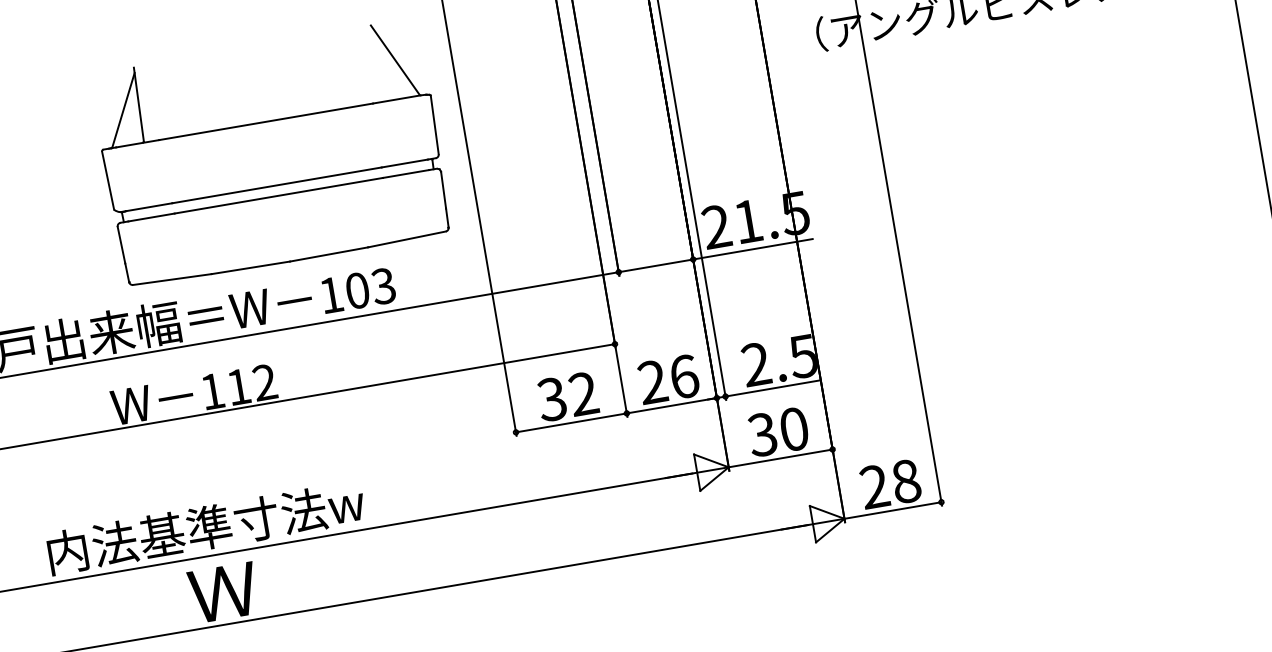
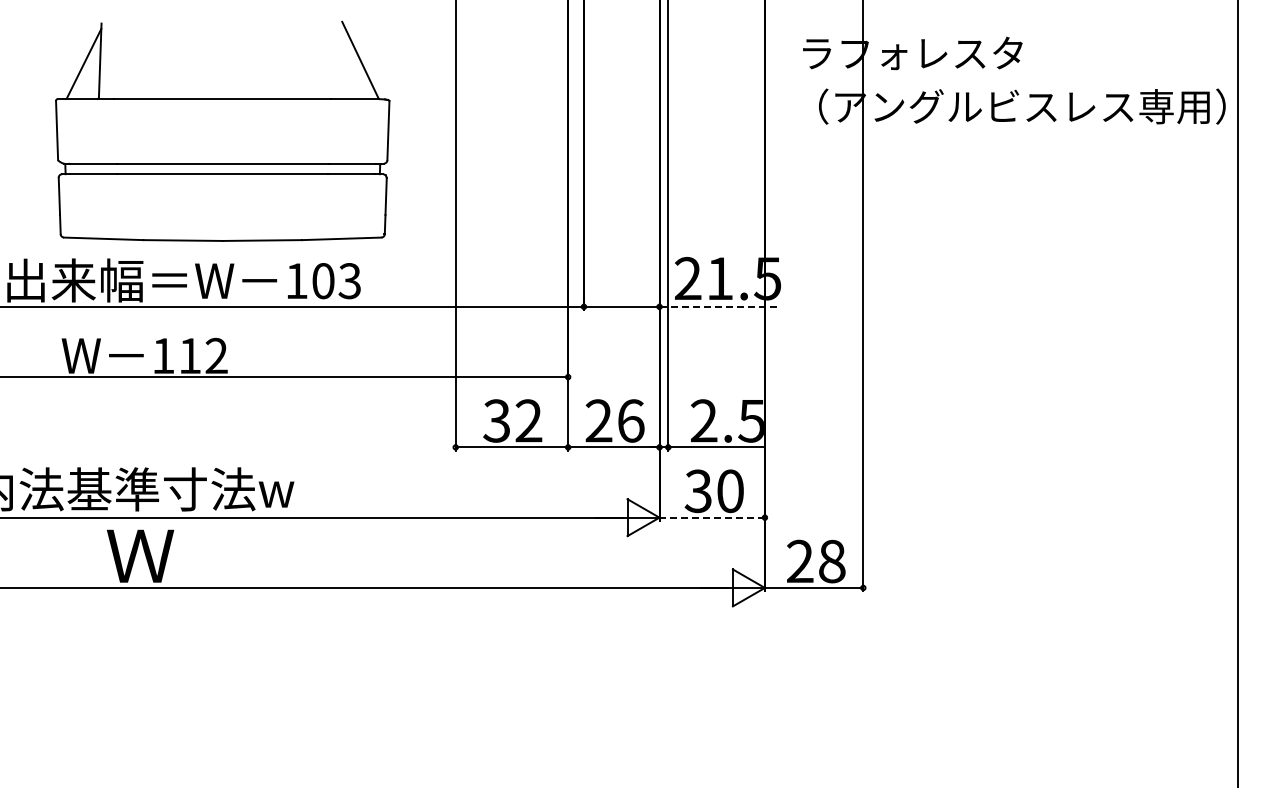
part: (271, 152) -> (222, 130), moved
line: (753, 248) -> (720, 306), solid -> dashed
line: (780, 458) -> (712, 517), solid -> dashed

